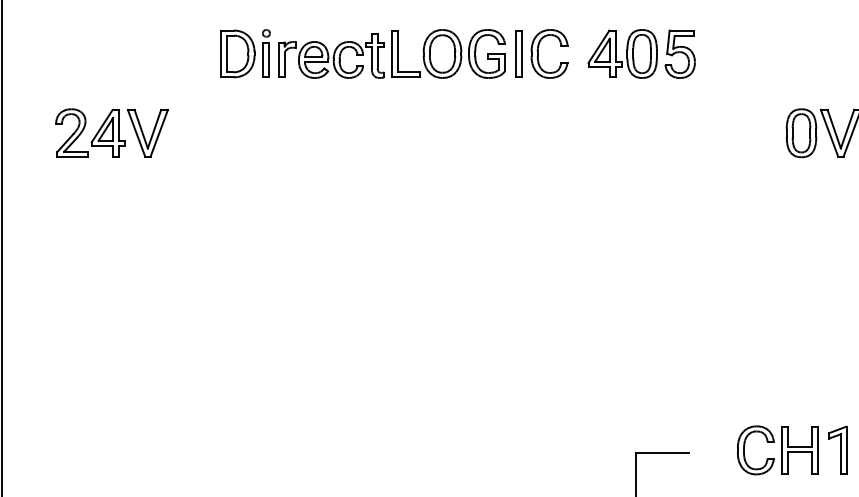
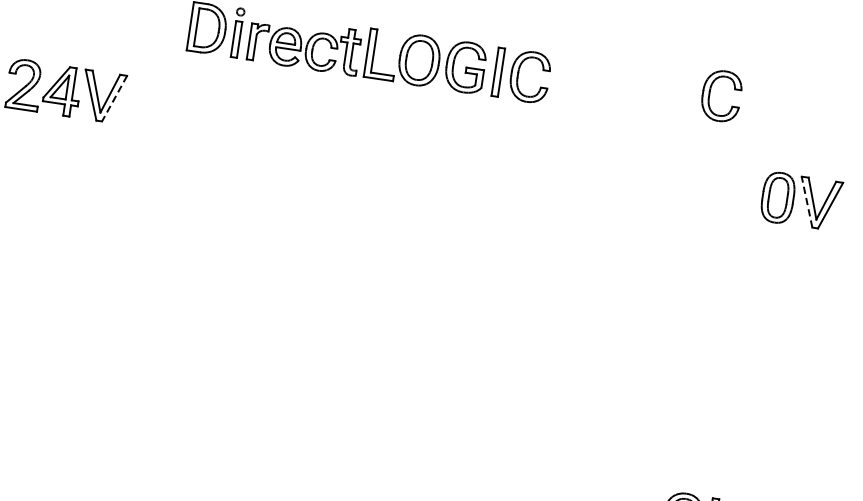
part: (722, 44) -> (710, 93), added
part: (641, 53) -> (625, 90), removed
line: (159, 133) -> (114, 98), solid -> dashed
line: (829, 133) -> (806, 202), solid -> dashed

